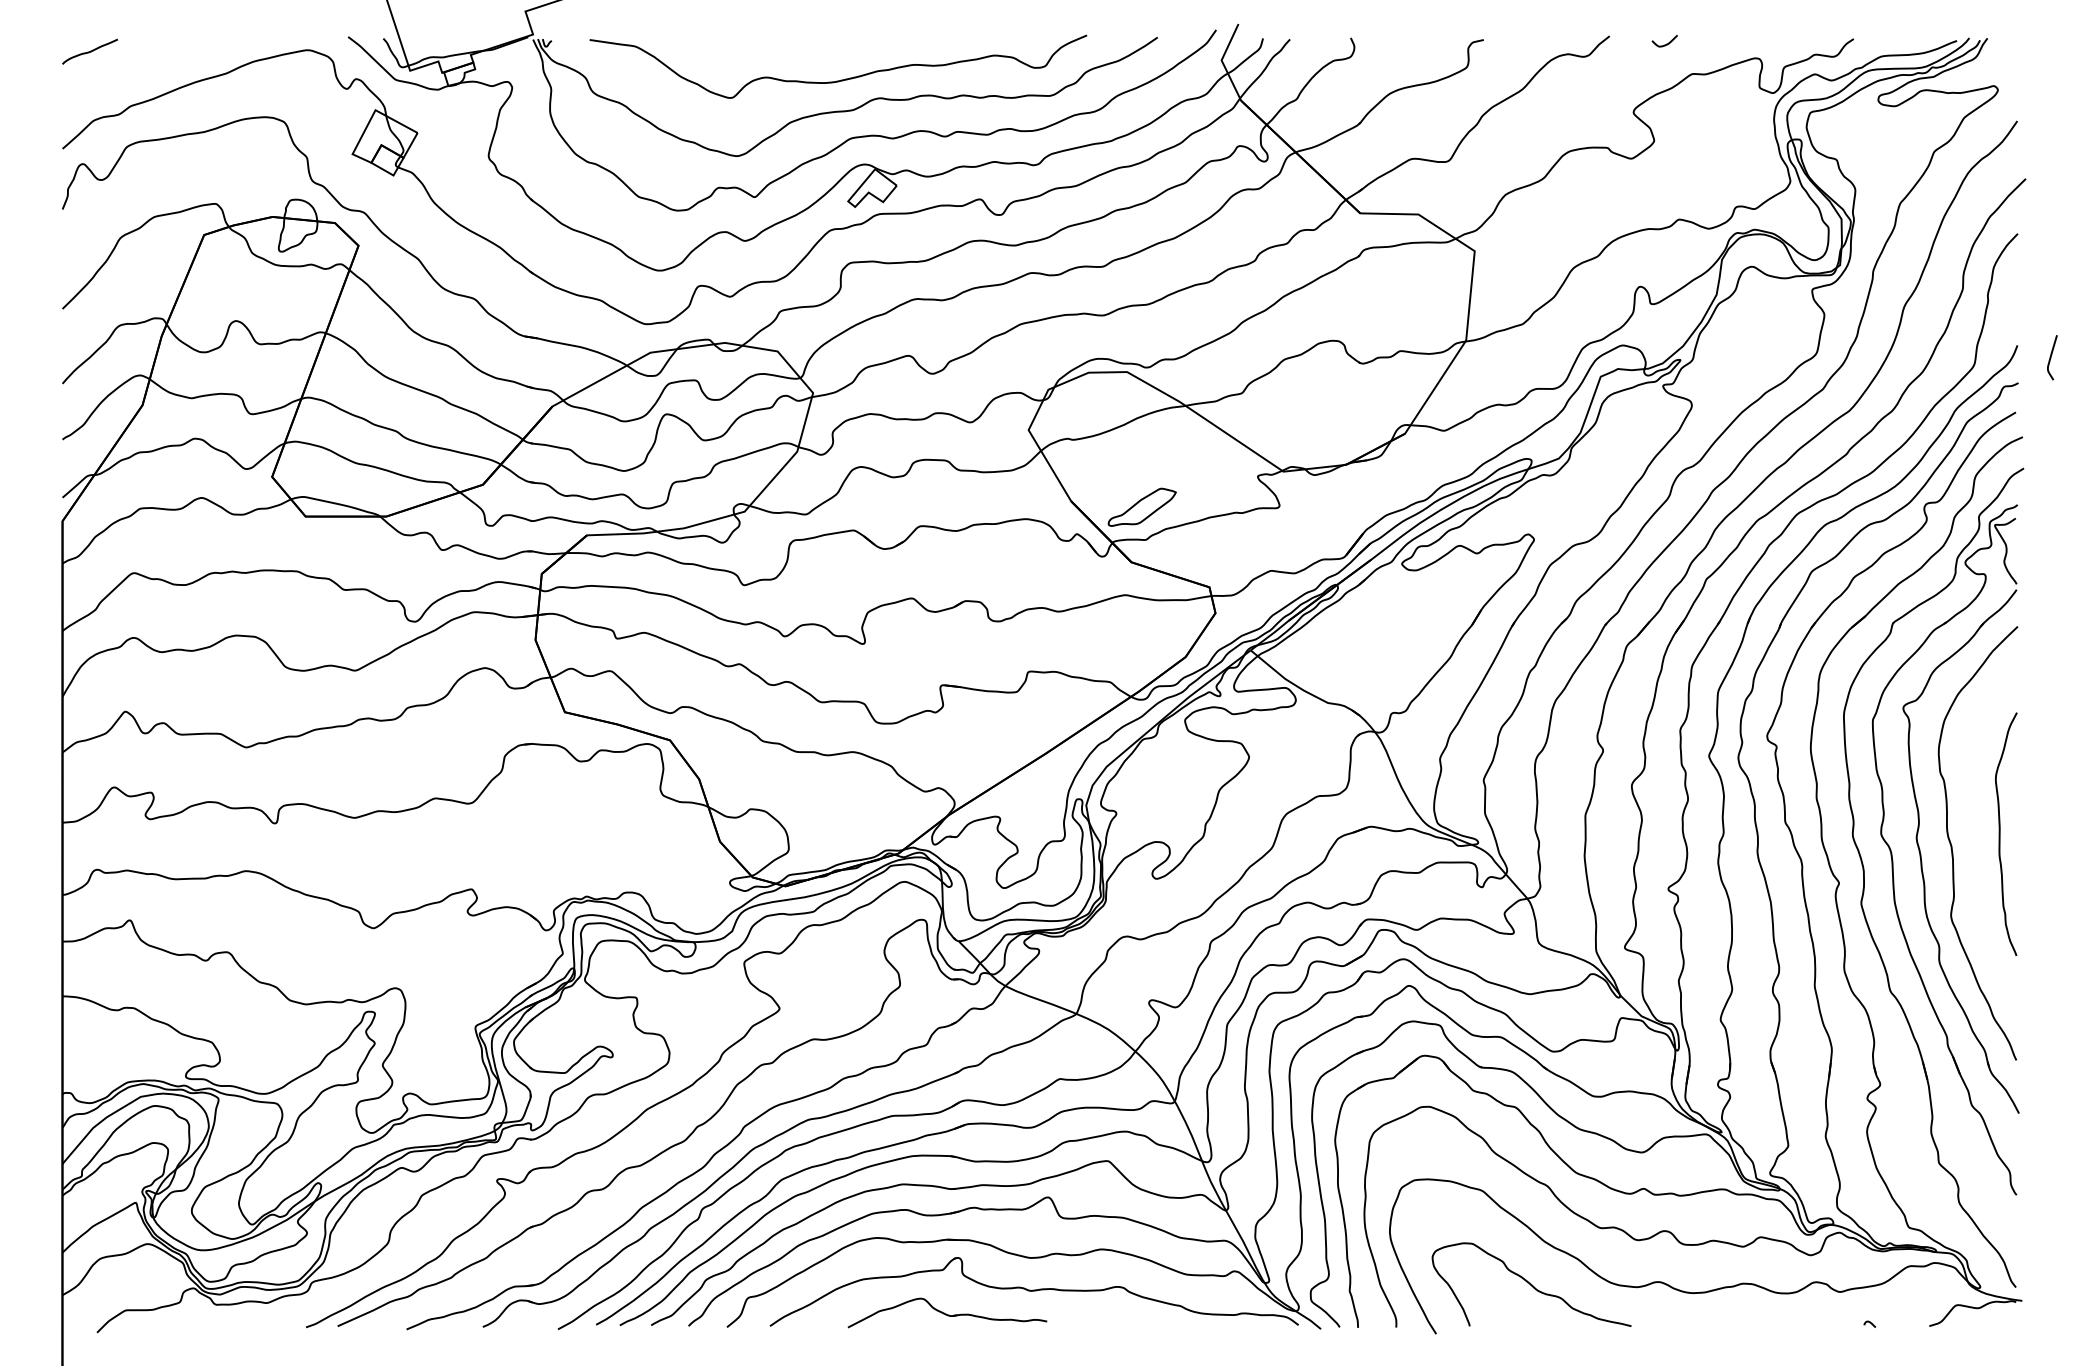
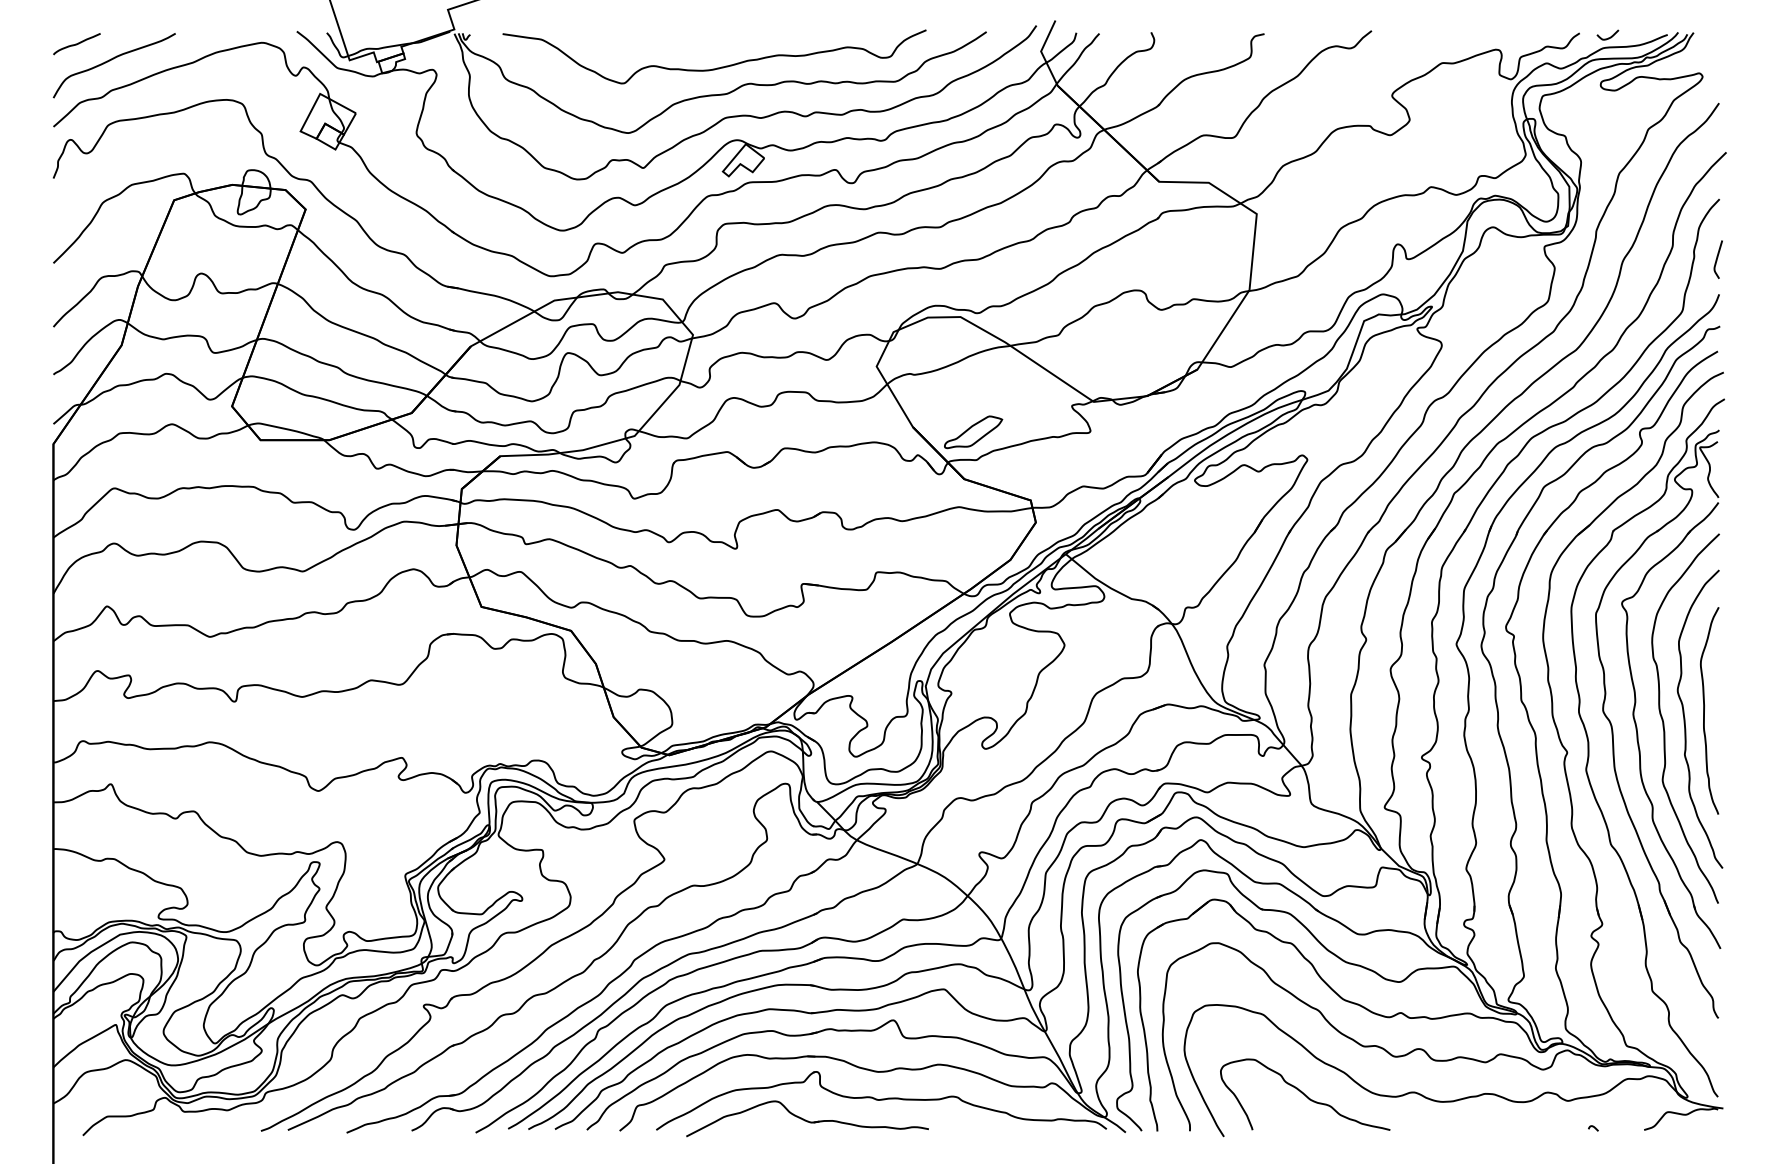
curve: (1666, 43) -> (1609, 37), moved
curve: (131, 70) -> (112, 60), added
curve: (2051, 357) -> (1717, 259), moved
curve: (1977, 843) -> (1685, 718), added
part: (947, 1312) -> (807, 1118), size x1.43

